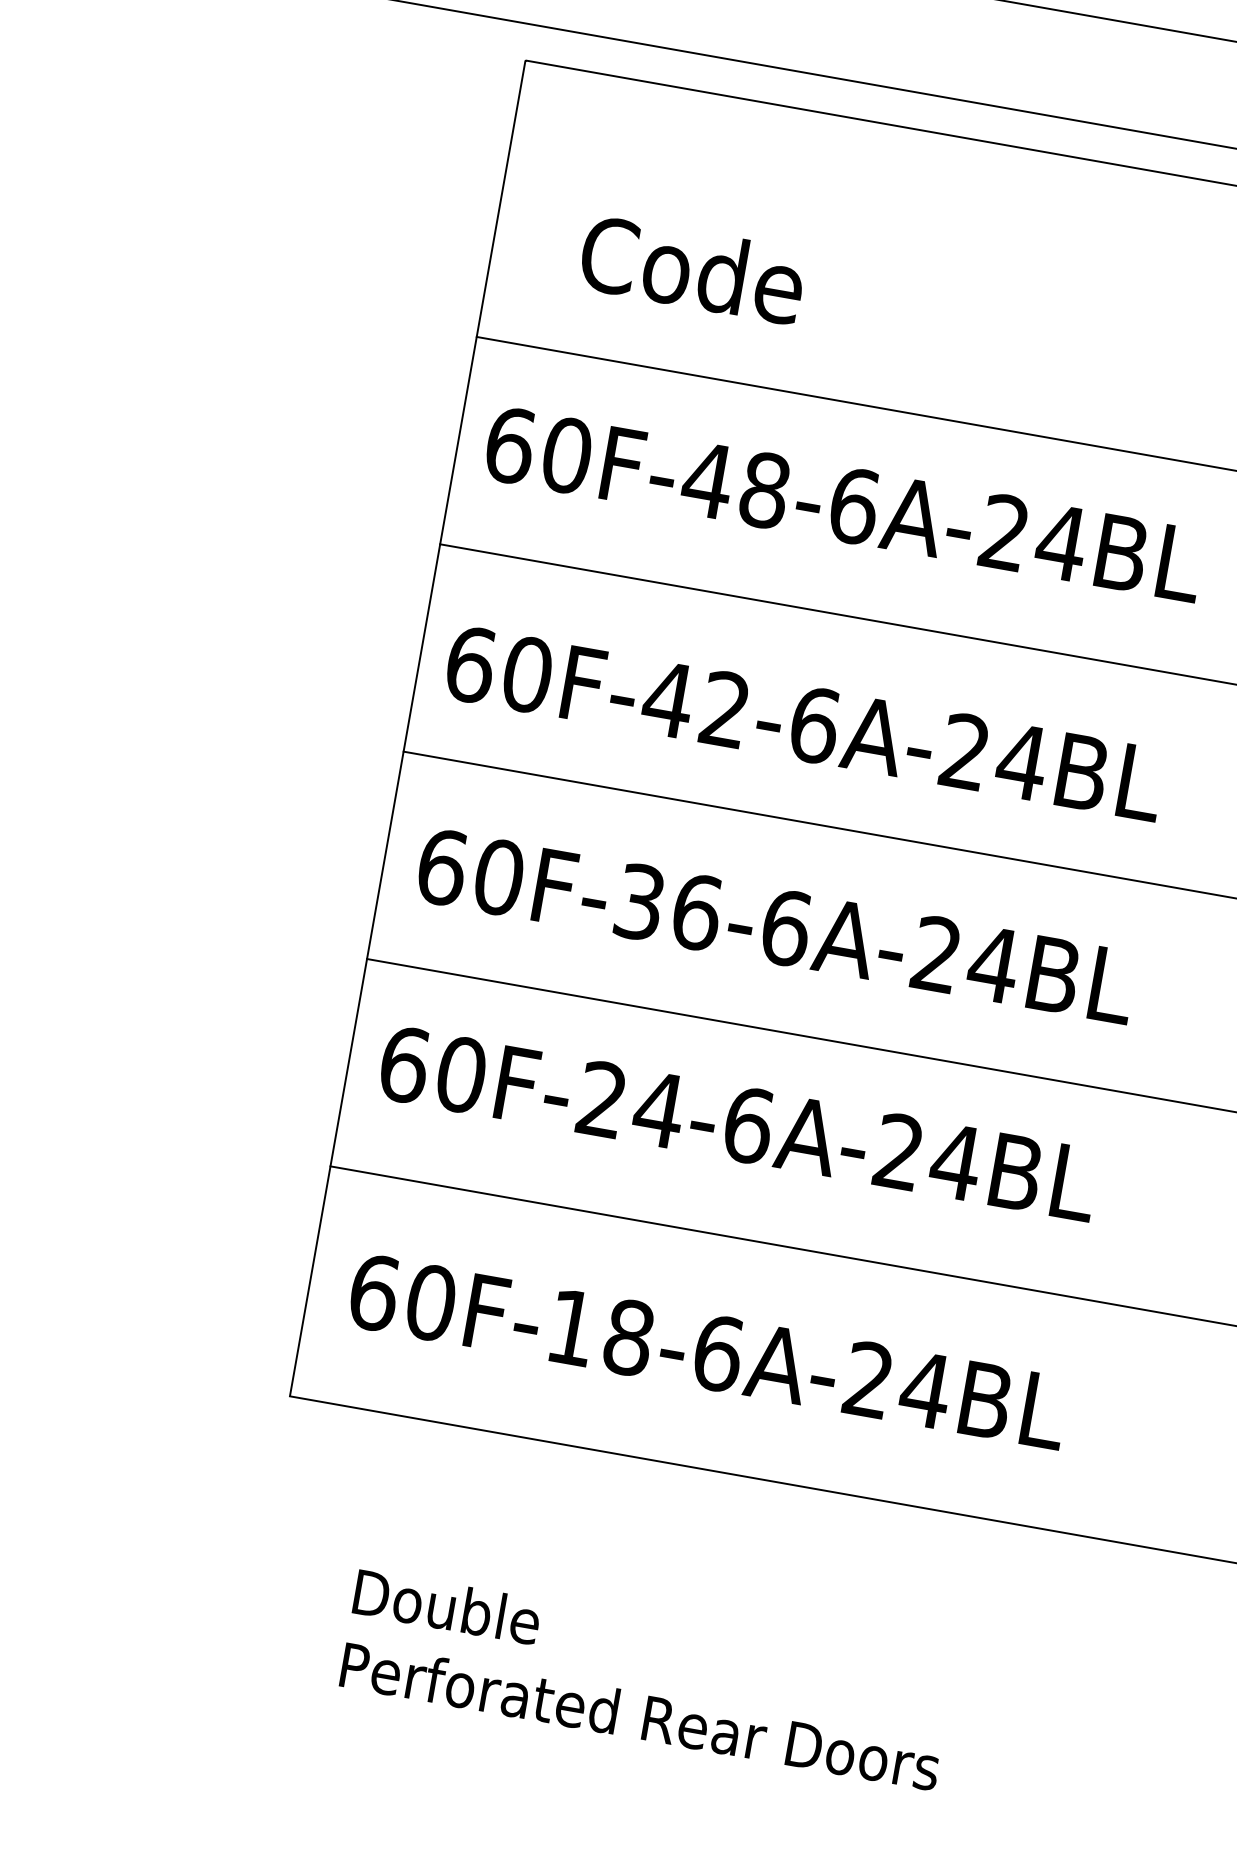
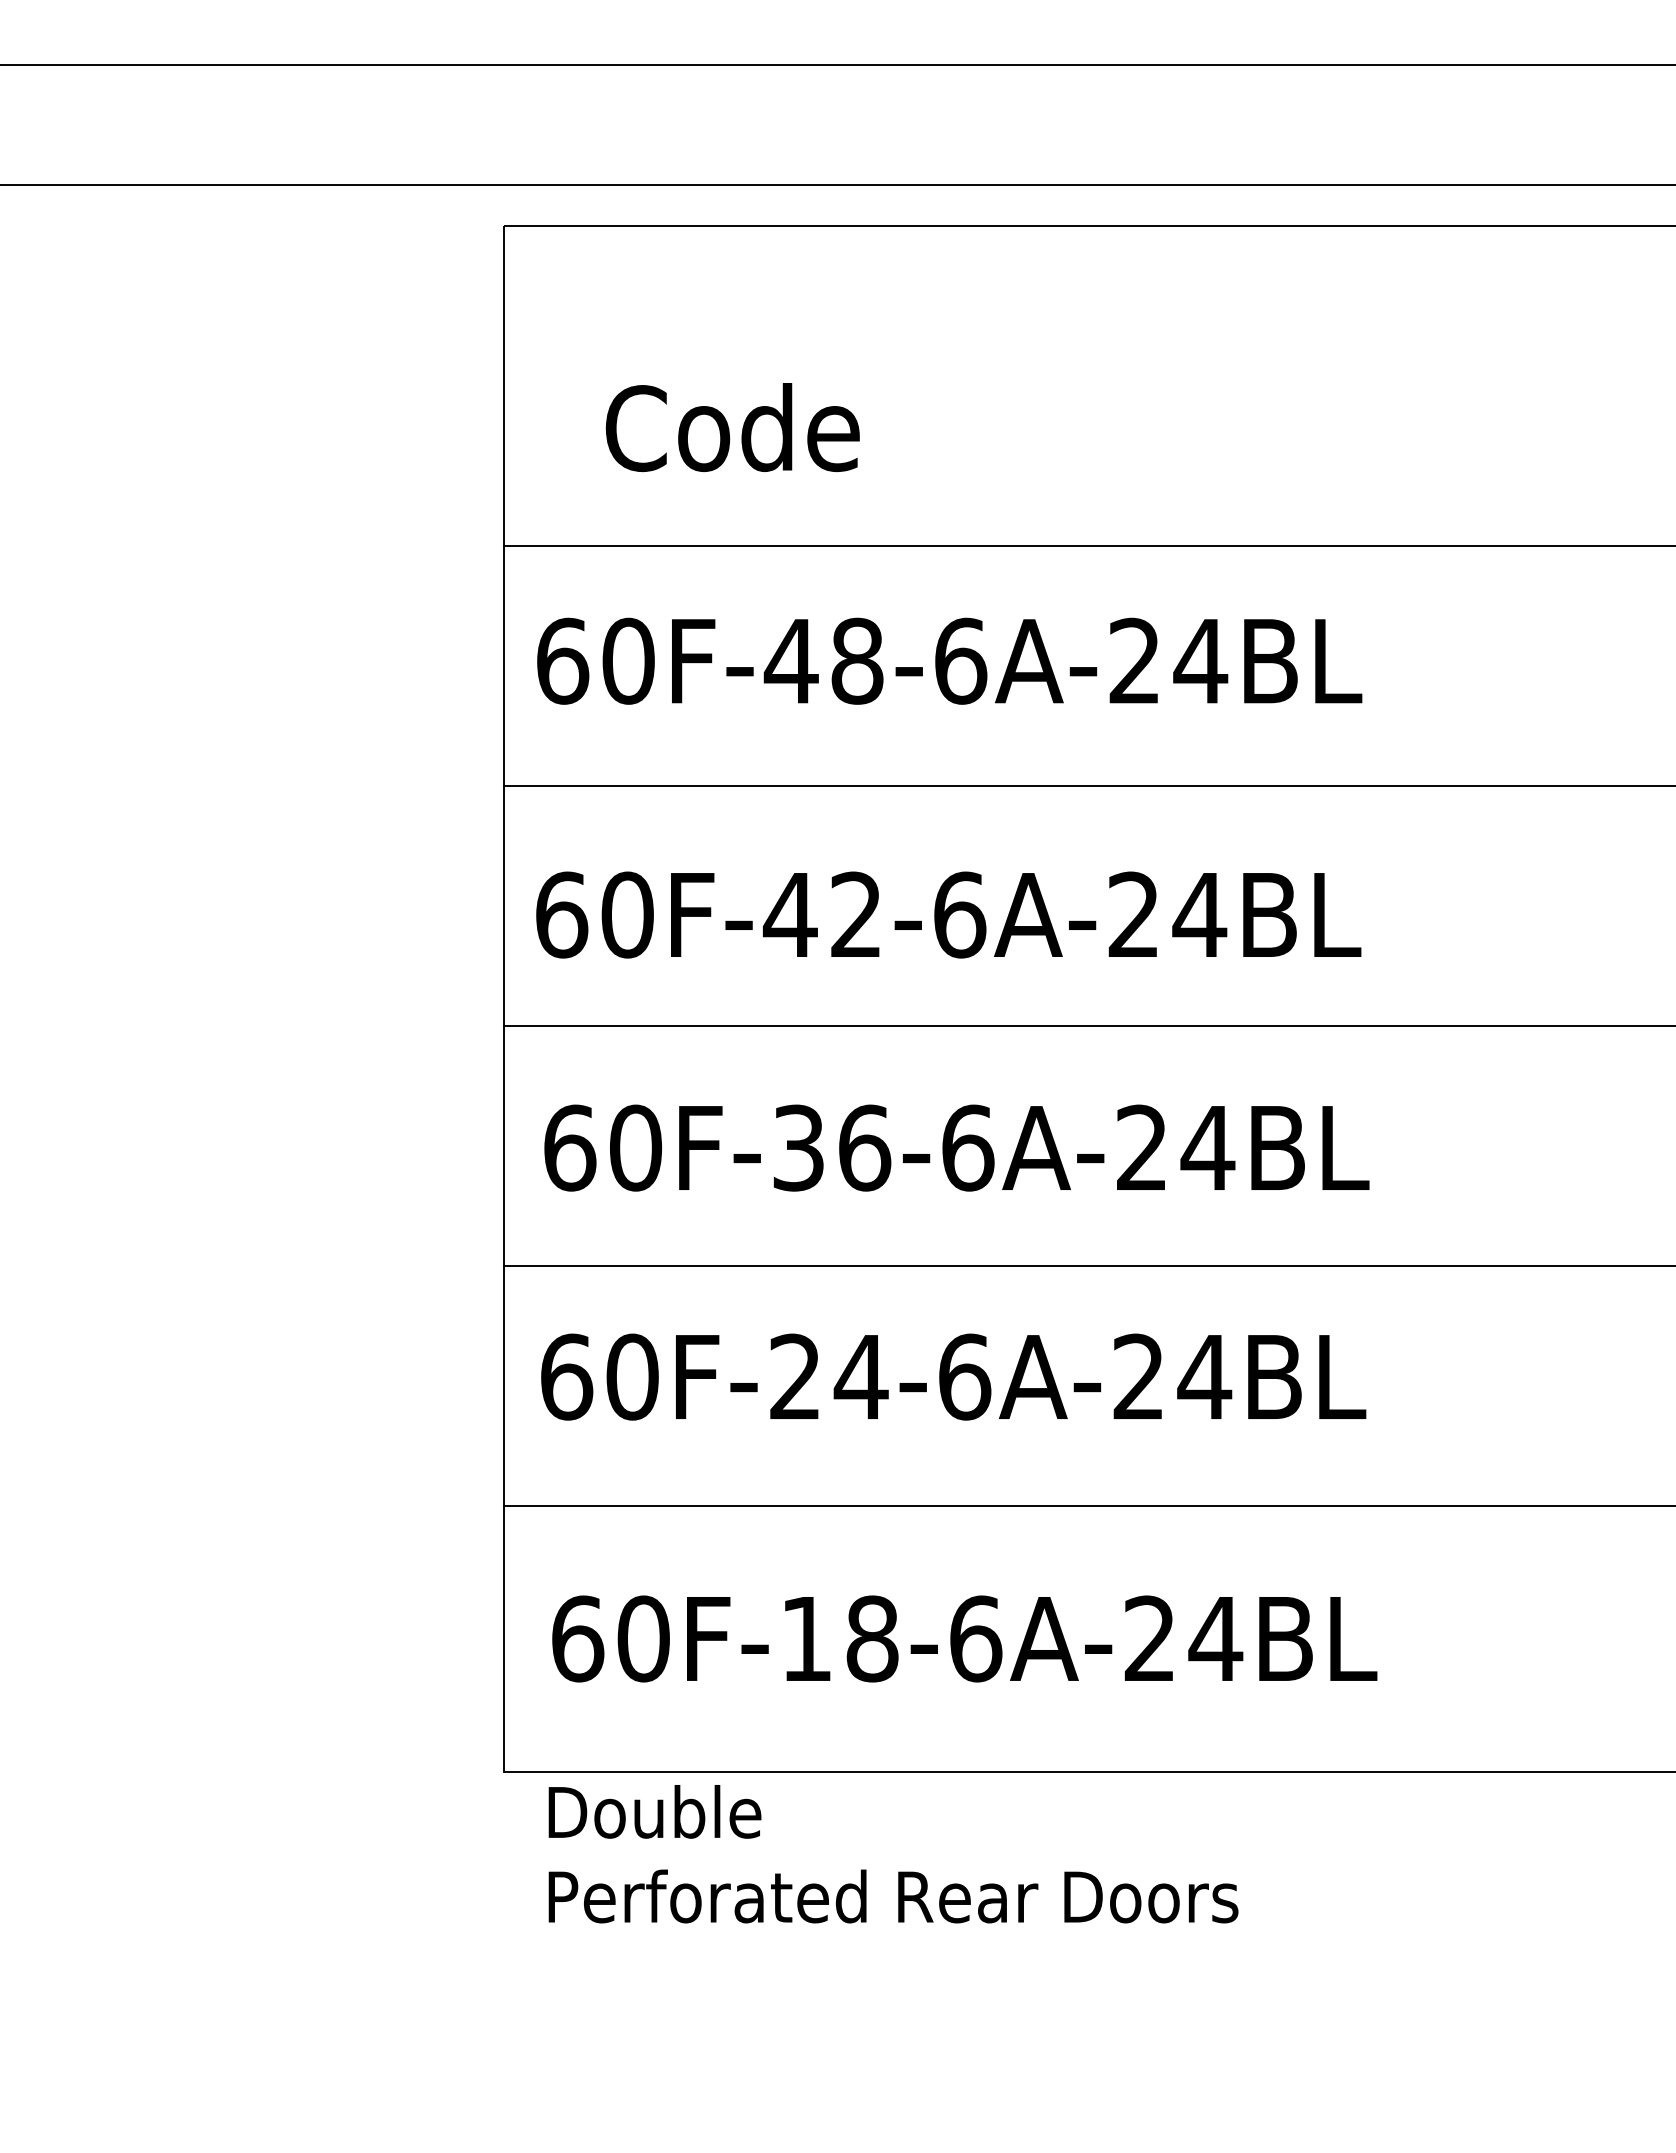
text: (646, 1680) -> (893, 1854), moved

